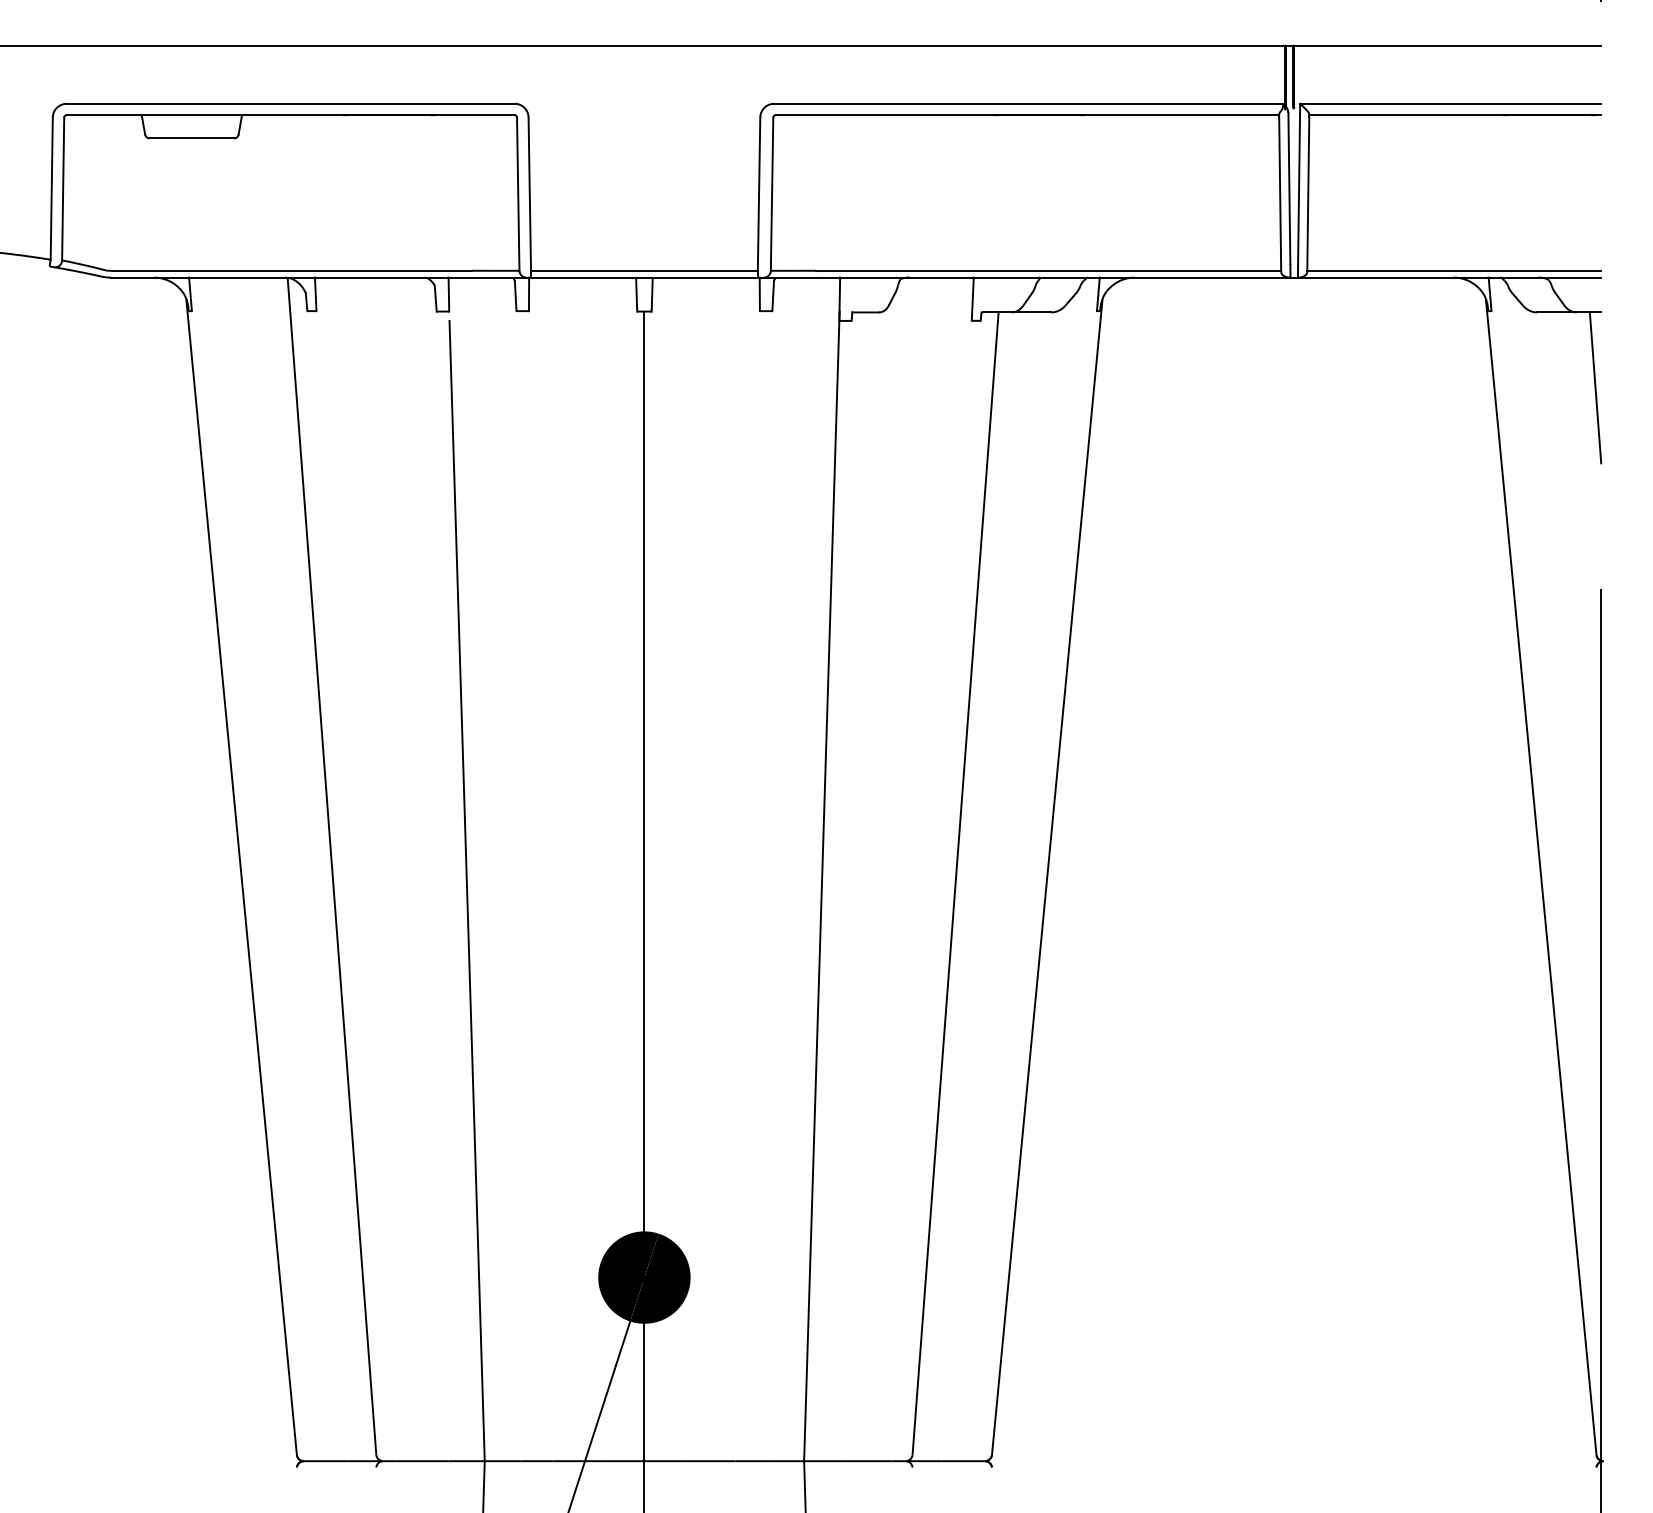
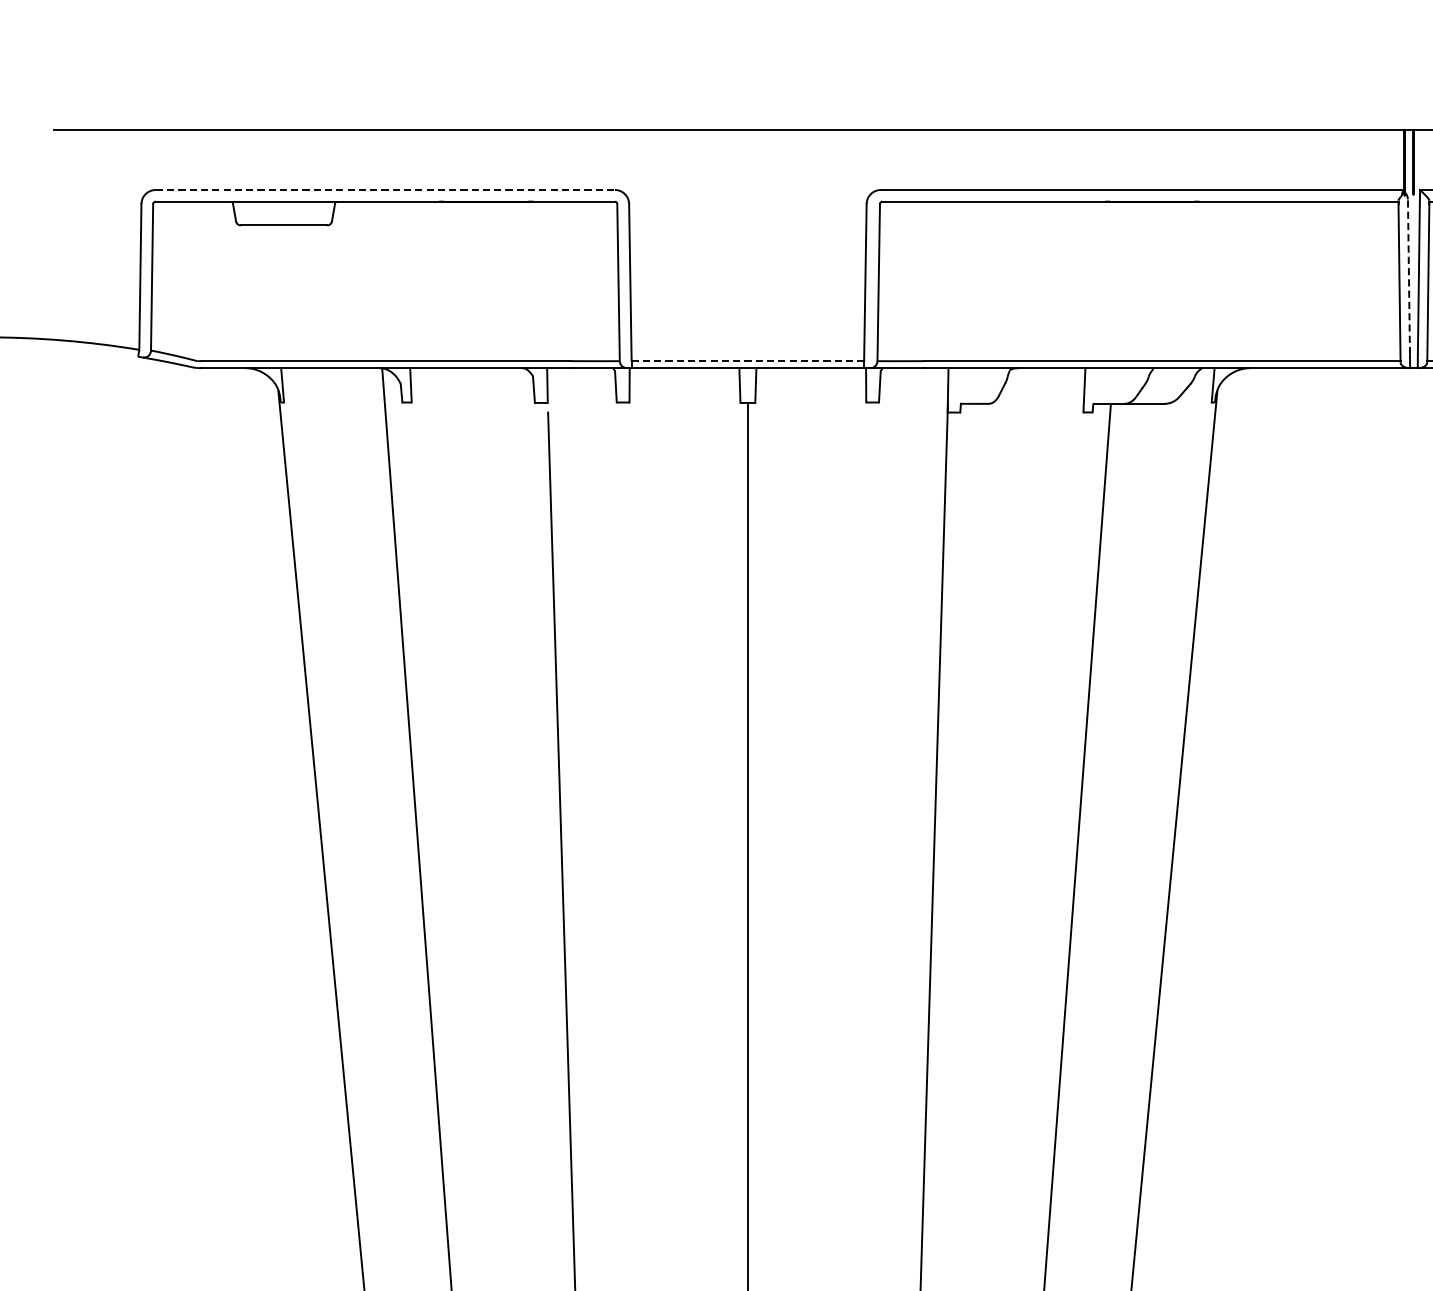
line: (290, 103) -> (385, 189), solid -> dashed
line: (1289, 187) -> (1409, 275), solid -> dashed
line: (644, 270) -> (747, 360), solid -> dashed

